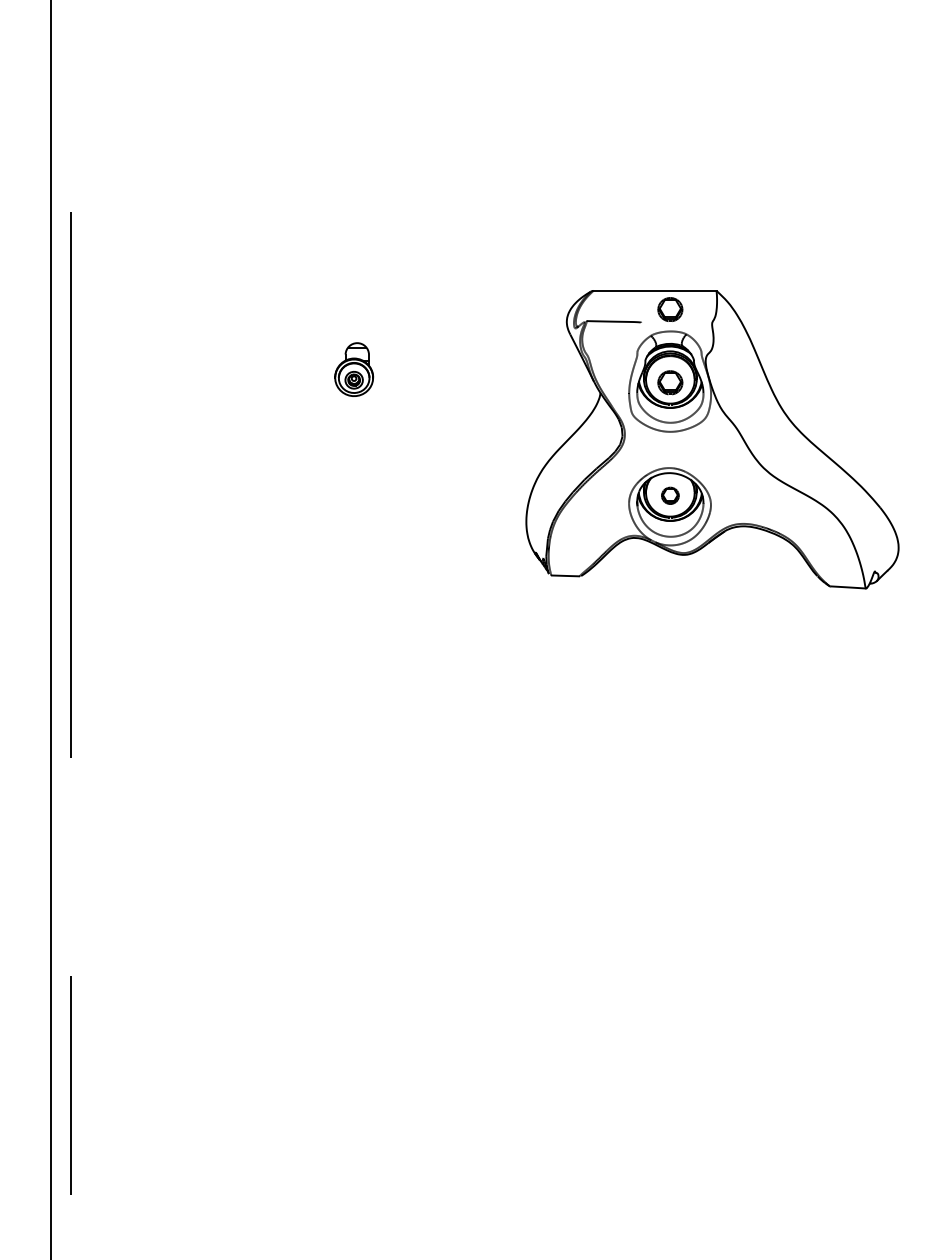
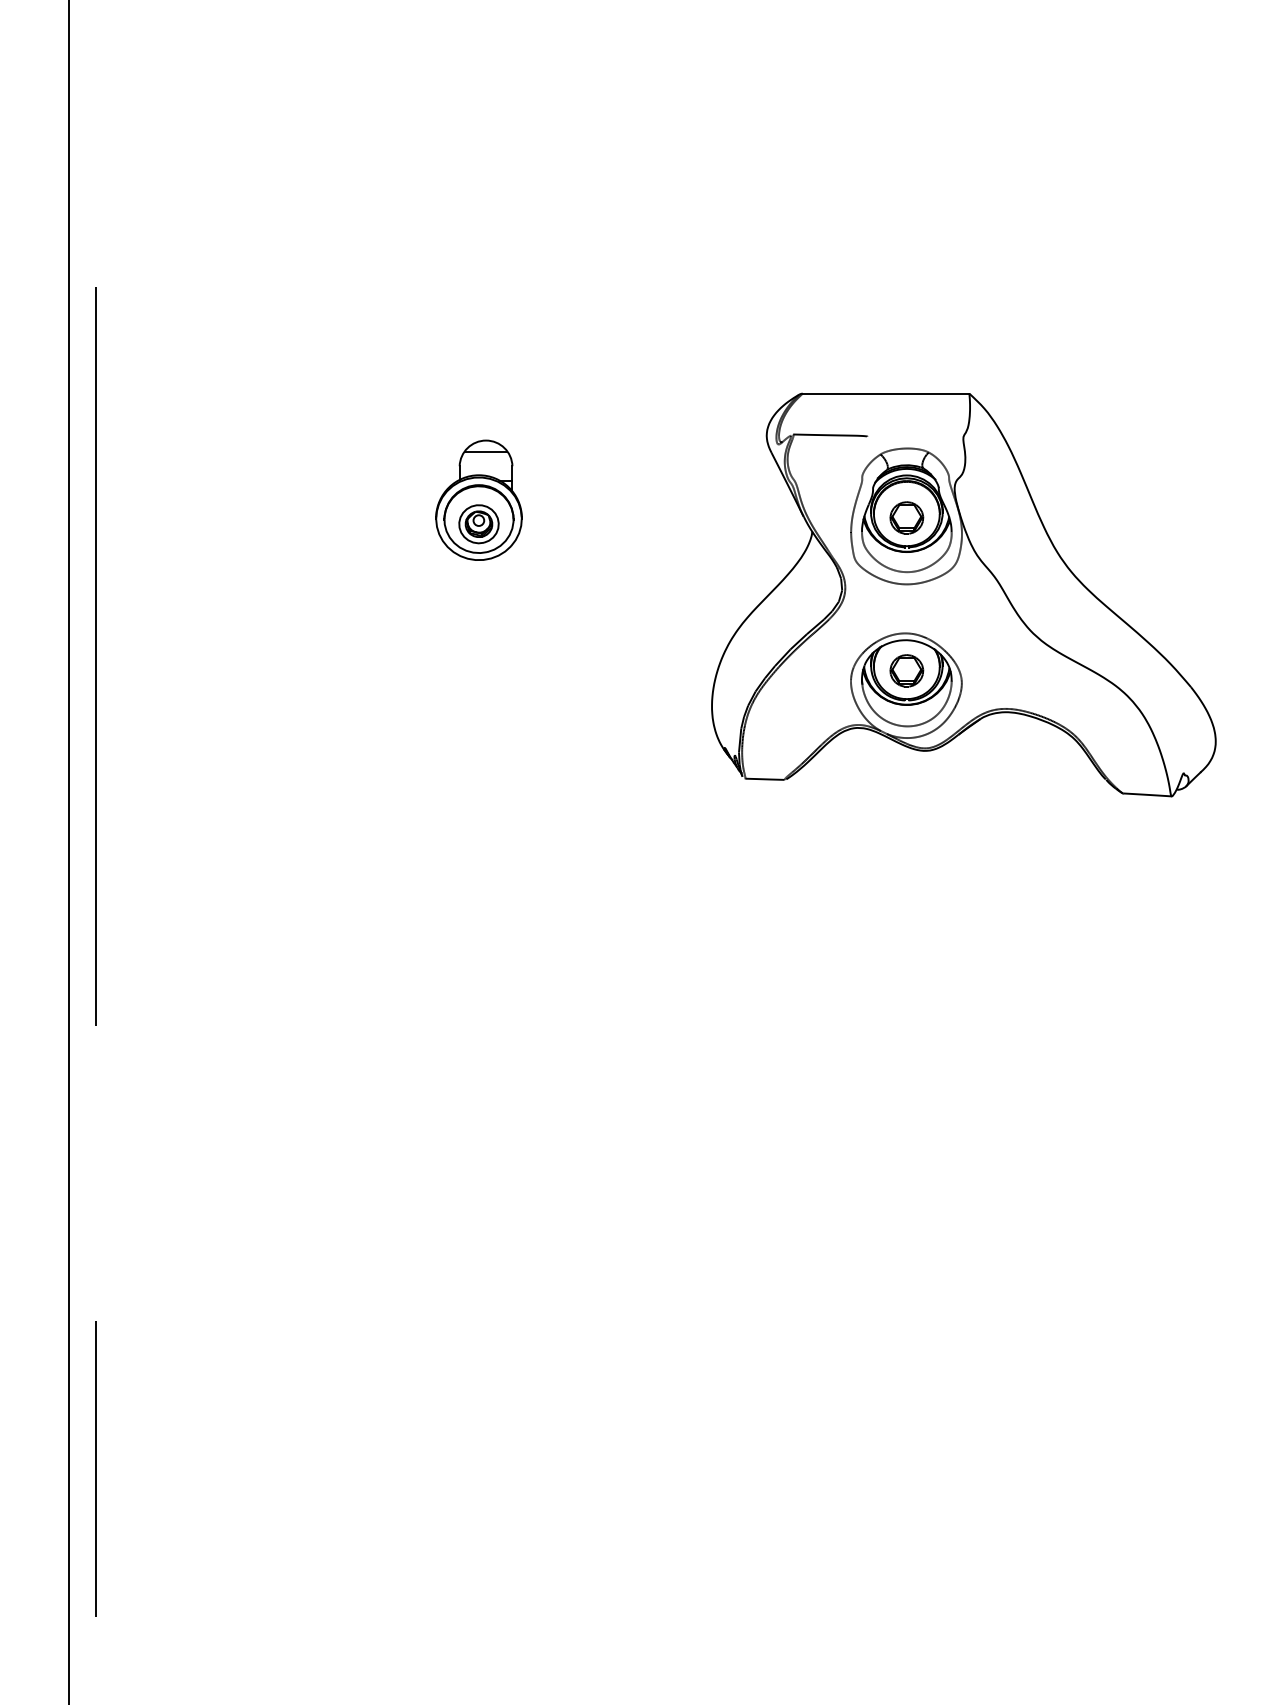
part: (670, 309) -> (906, 418), removed
part: (353, 369) -> (478, 499), size x1.67
part: (670, 495) -> (906, 670), size x1.43

